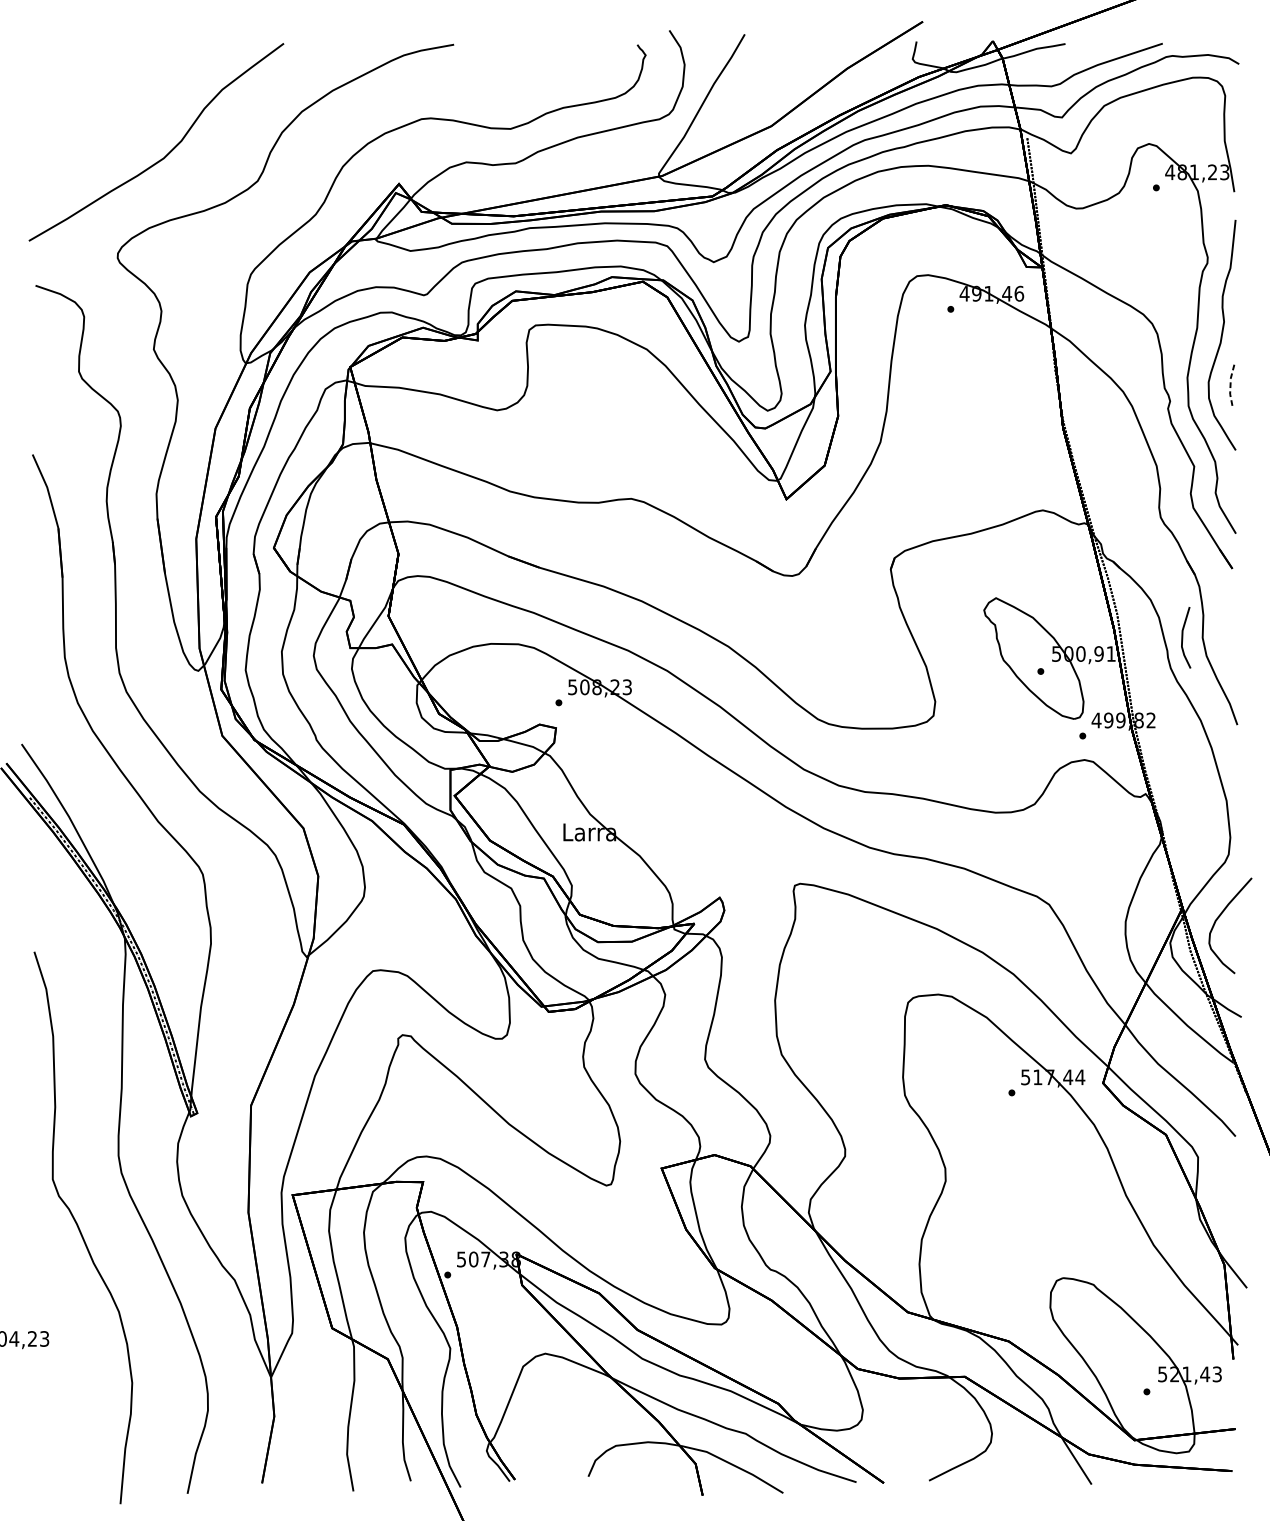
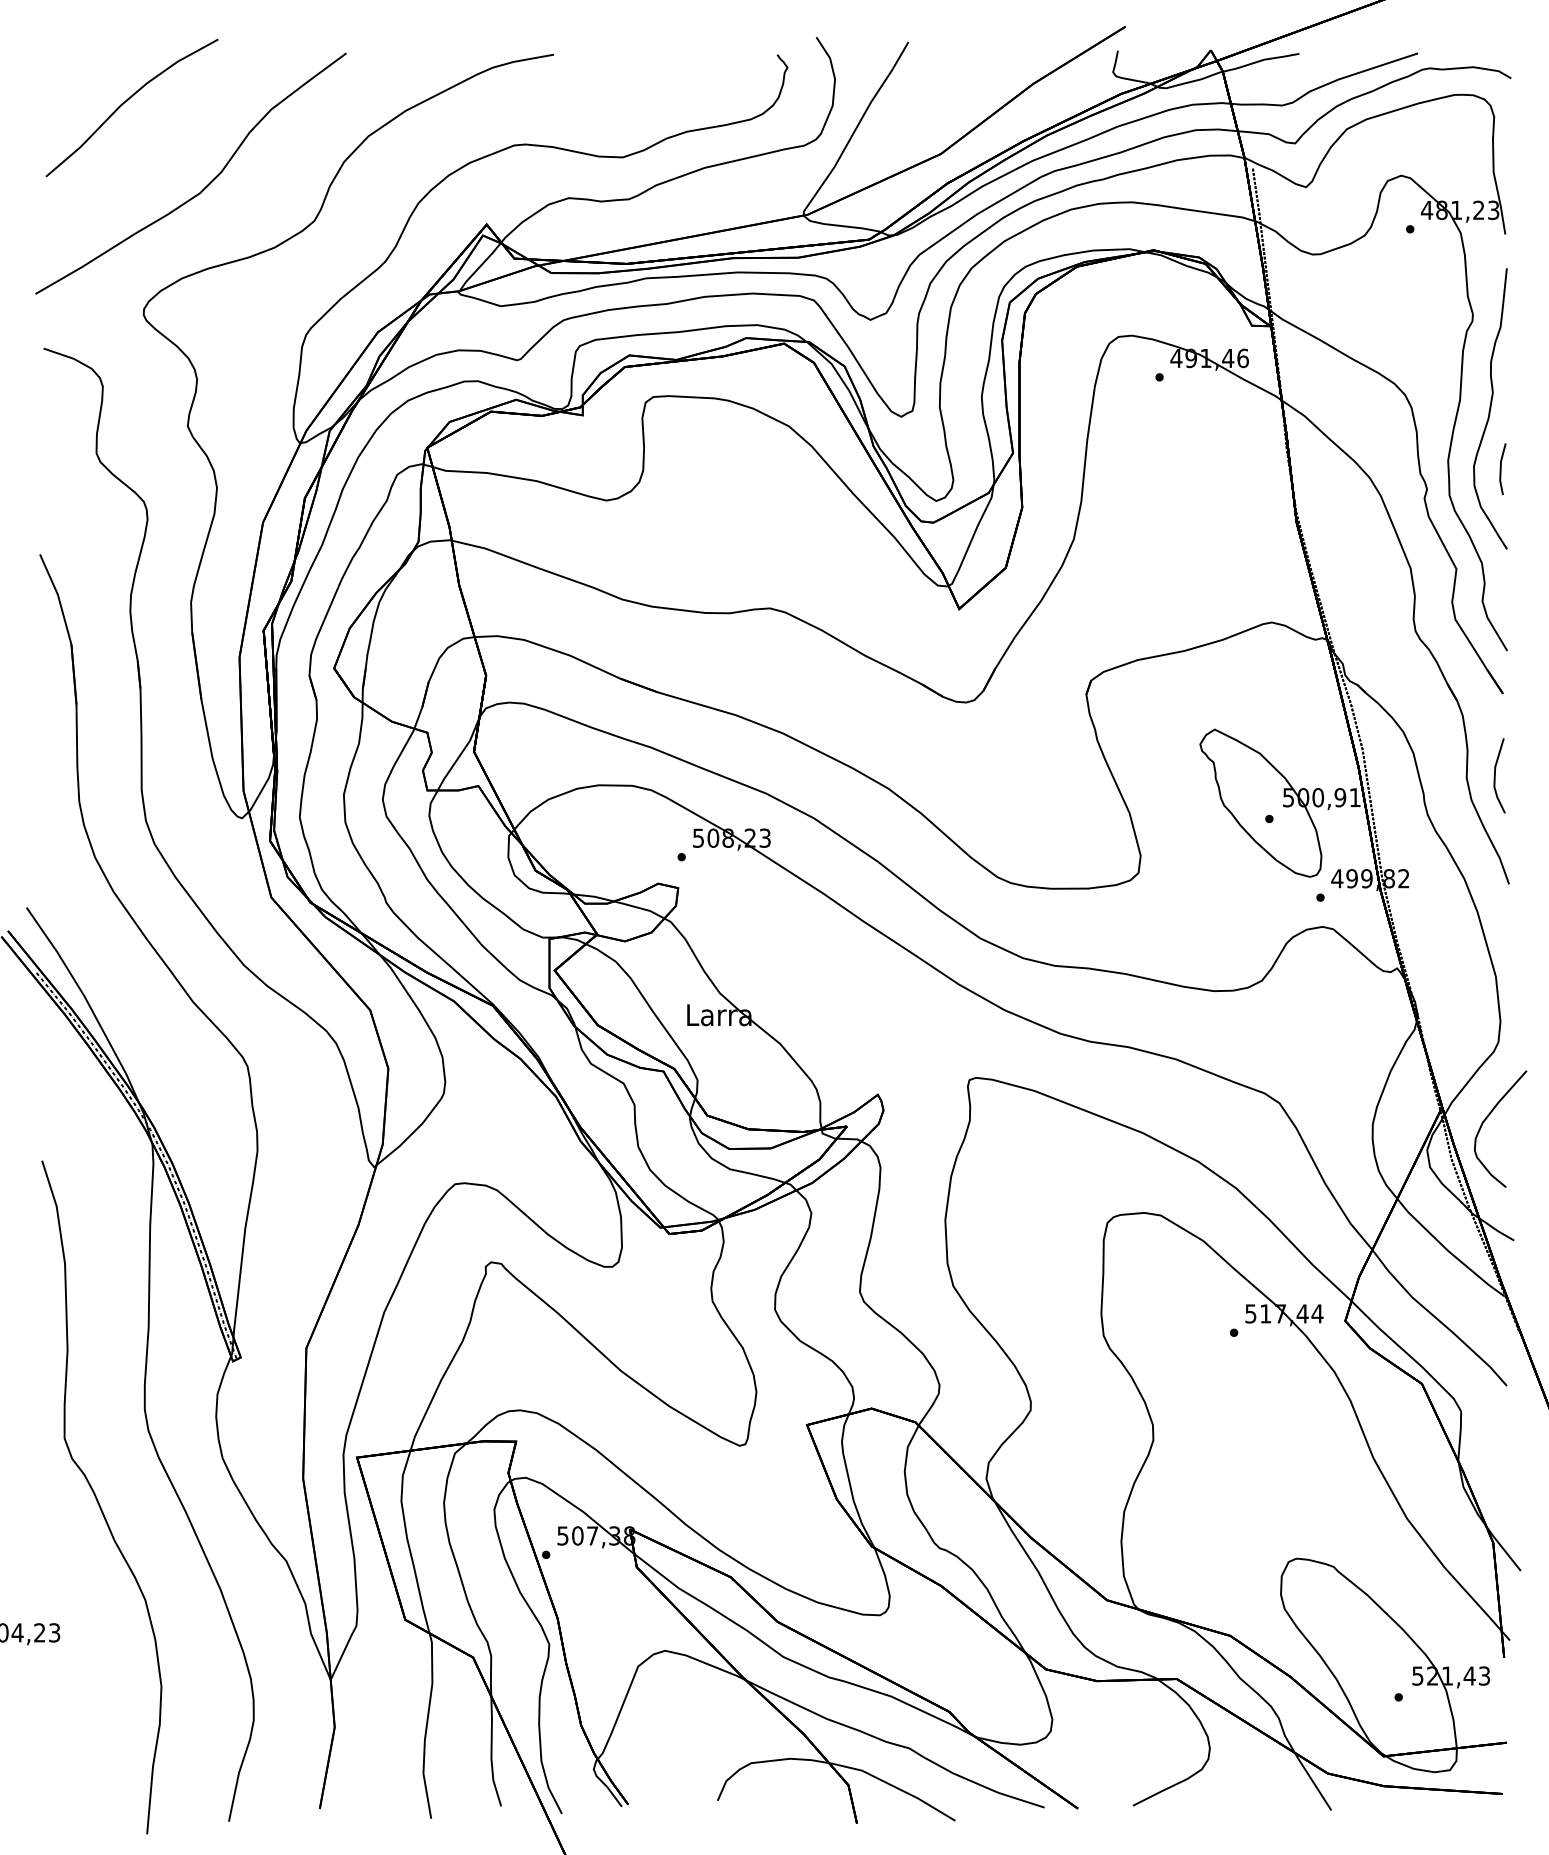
curve: (103, 83) -> (126, 102), added
line: (1230, 384) -> (1500, 469), dashed -> solid
line: (1182, 637) -> (1495, 775), moved

